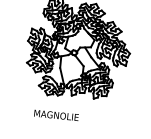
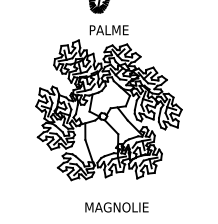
text: (56, 115) -> (116, 207), moved

